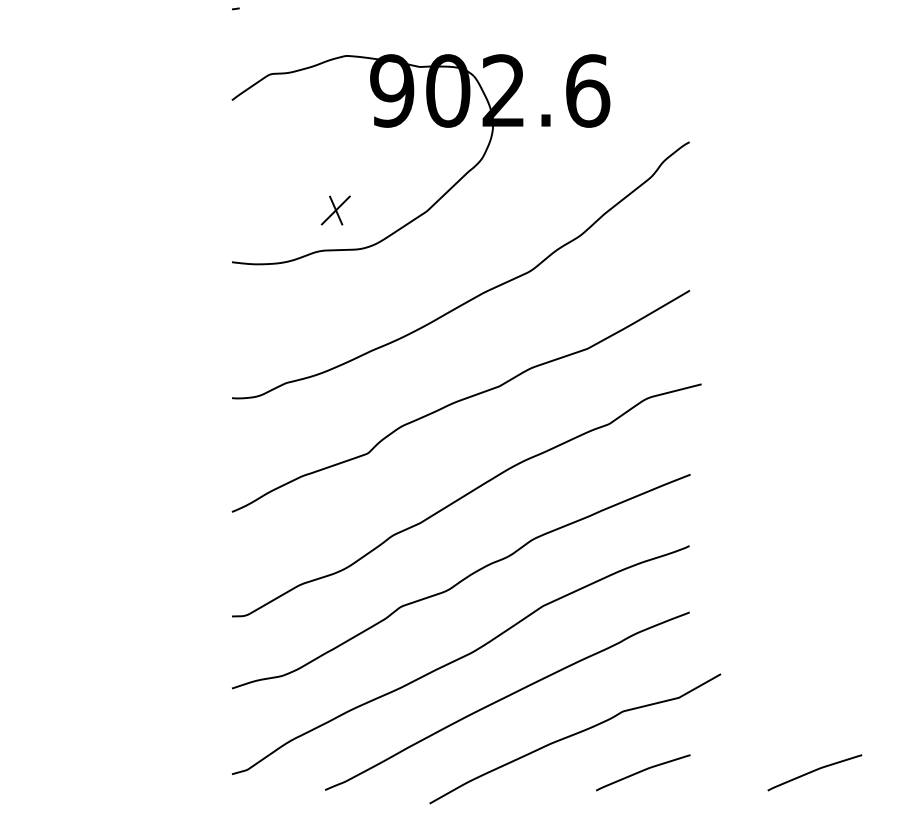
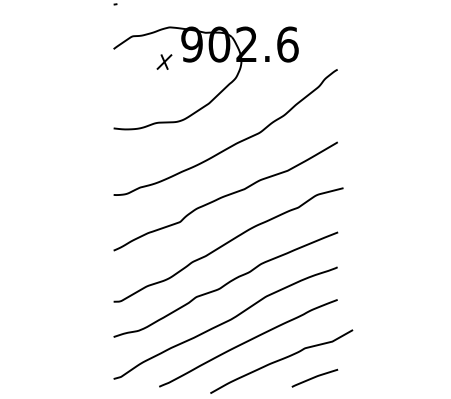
part: (335, 209) -> (164, 61), moved
line: (813, 771) -> (398, 377), removed

